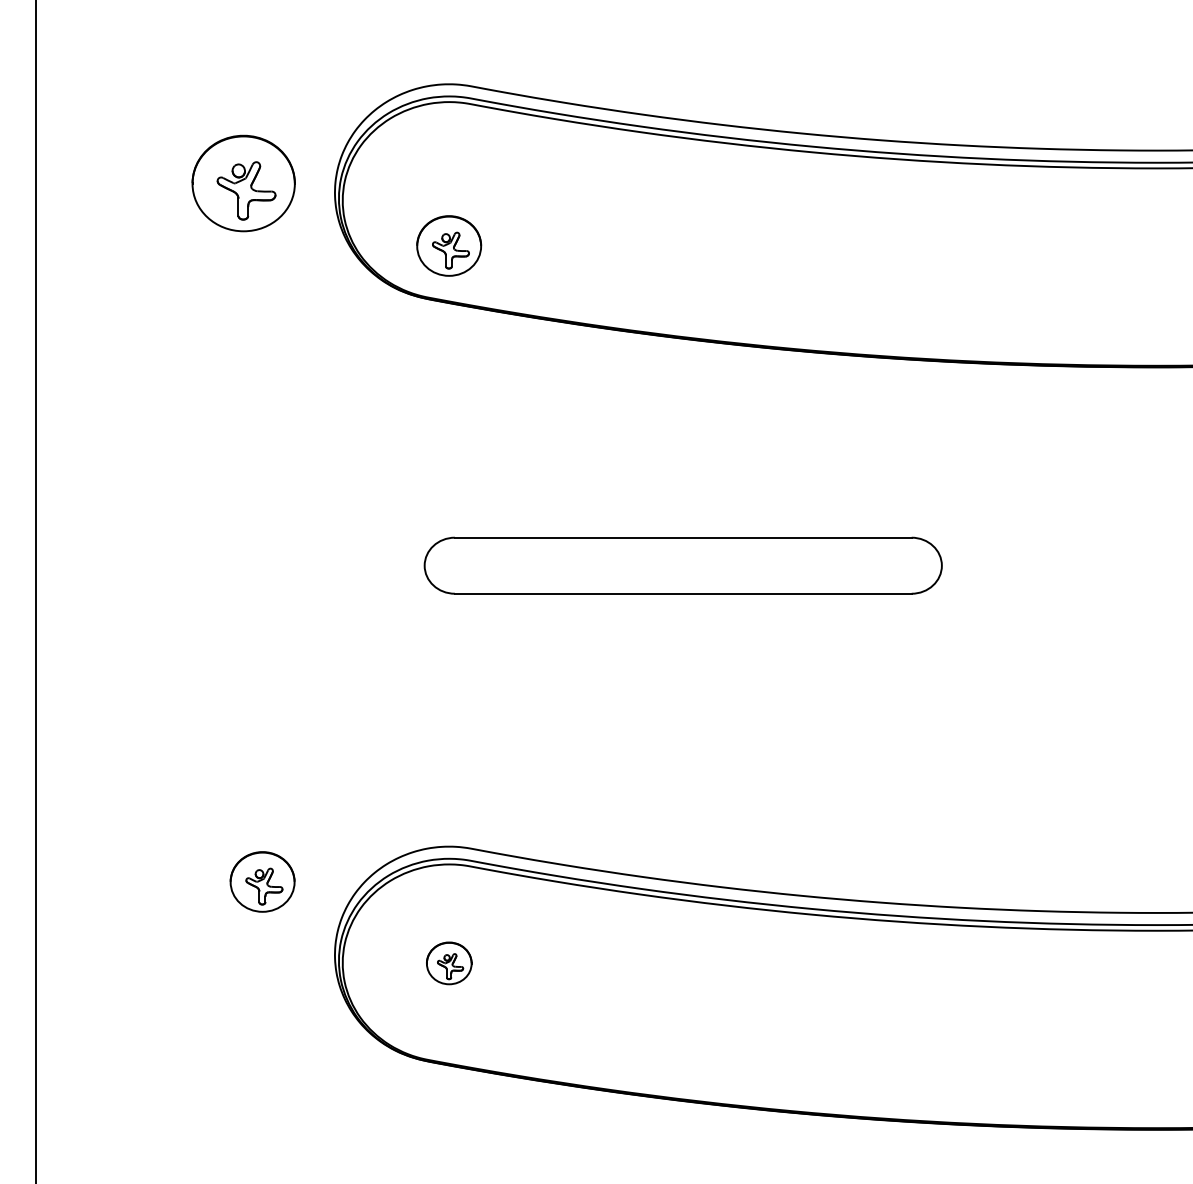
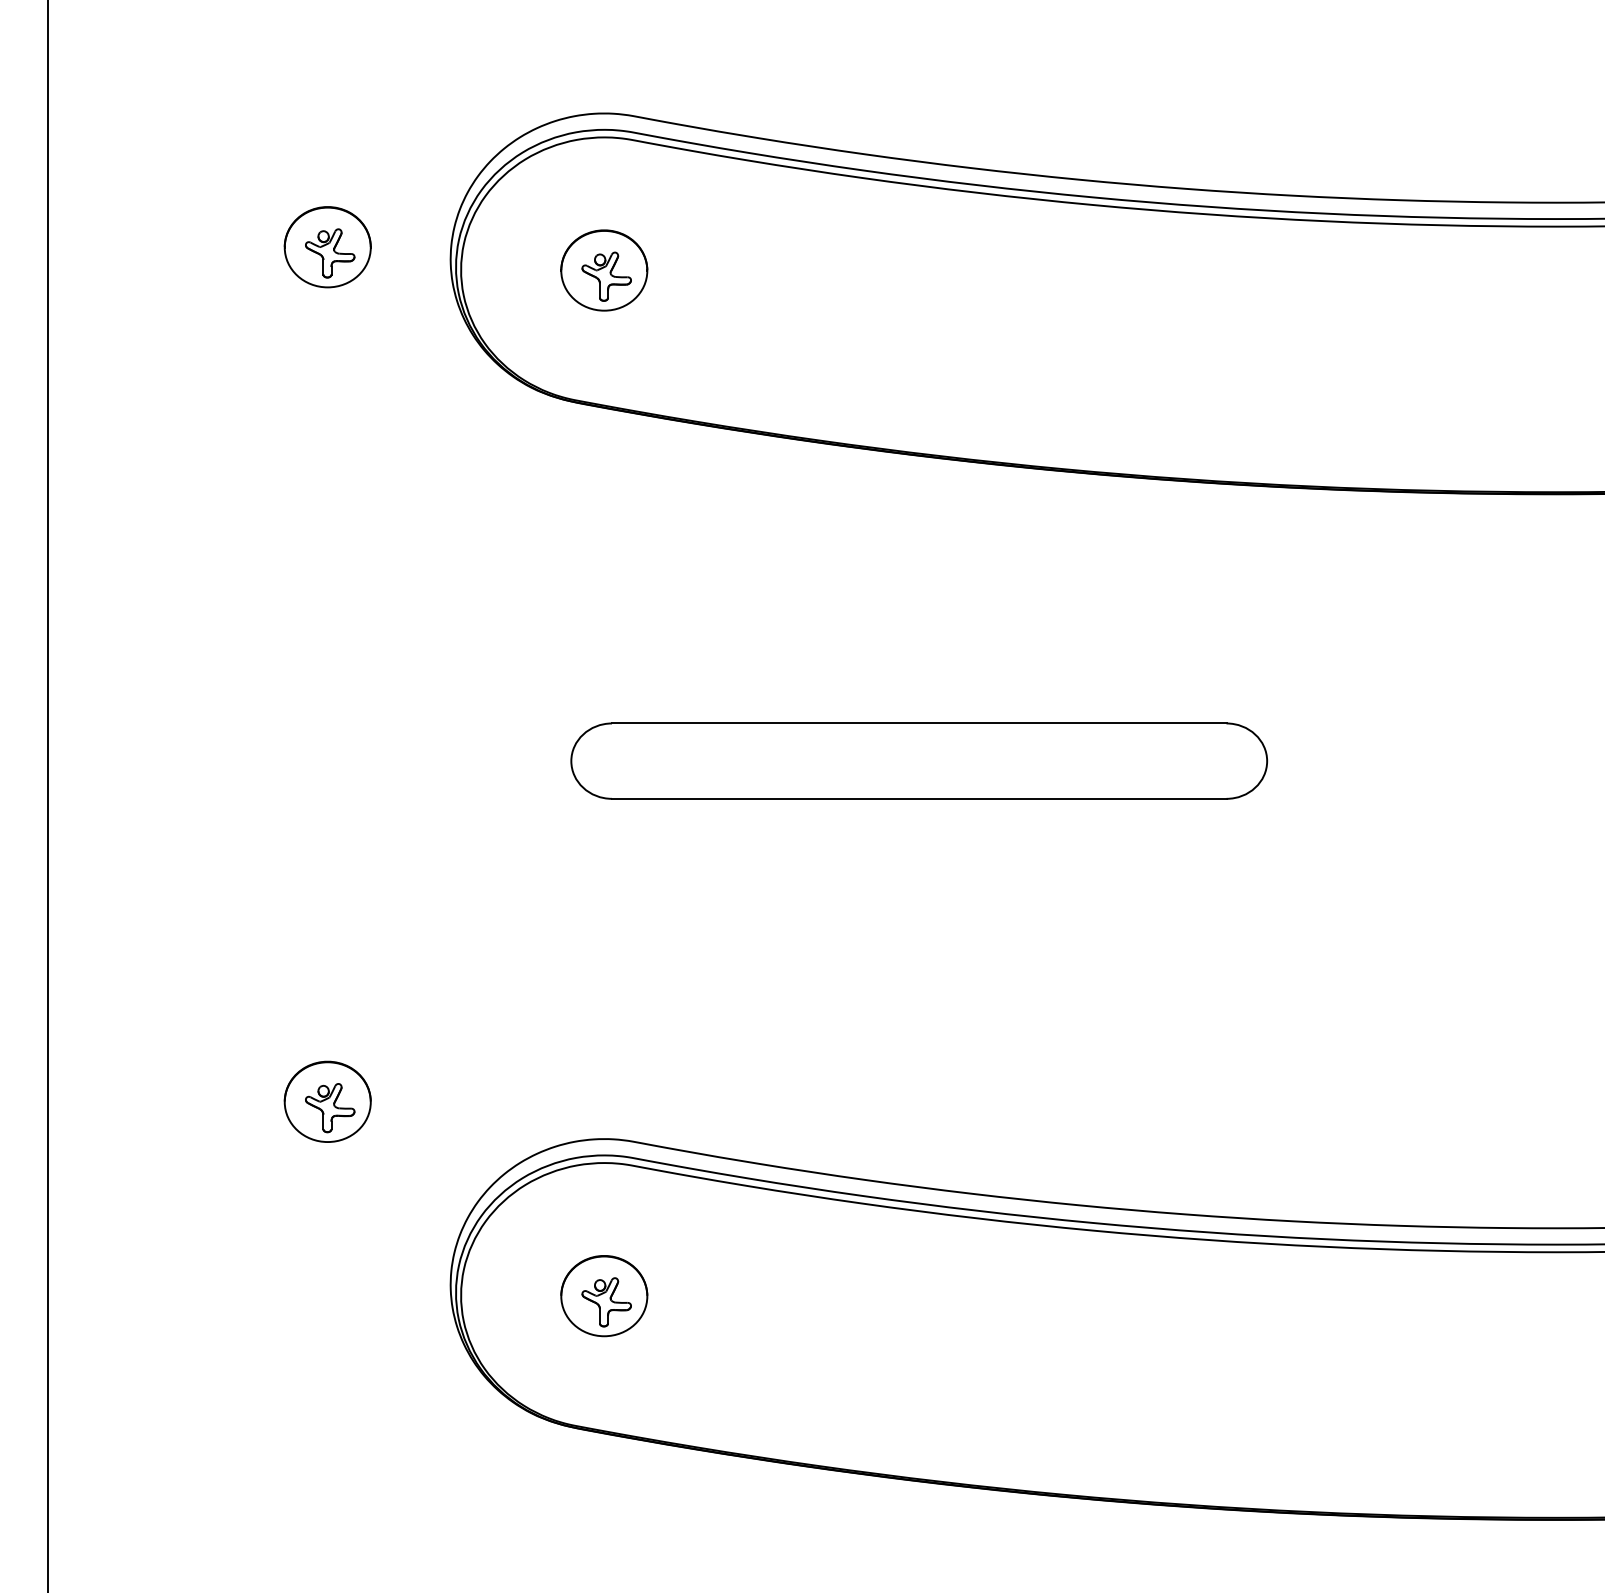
part: (243, 183) -> (327, 246), size x0.62
part: (449, 245) -> (604, 269), moved
part: (262, 881) -> (327, 1101), moved
part: (449, 963) -> (604, 1296), size x1.43

